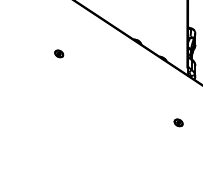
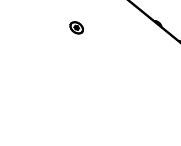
part: (59, 53) -> (77, 27), size x1.6

